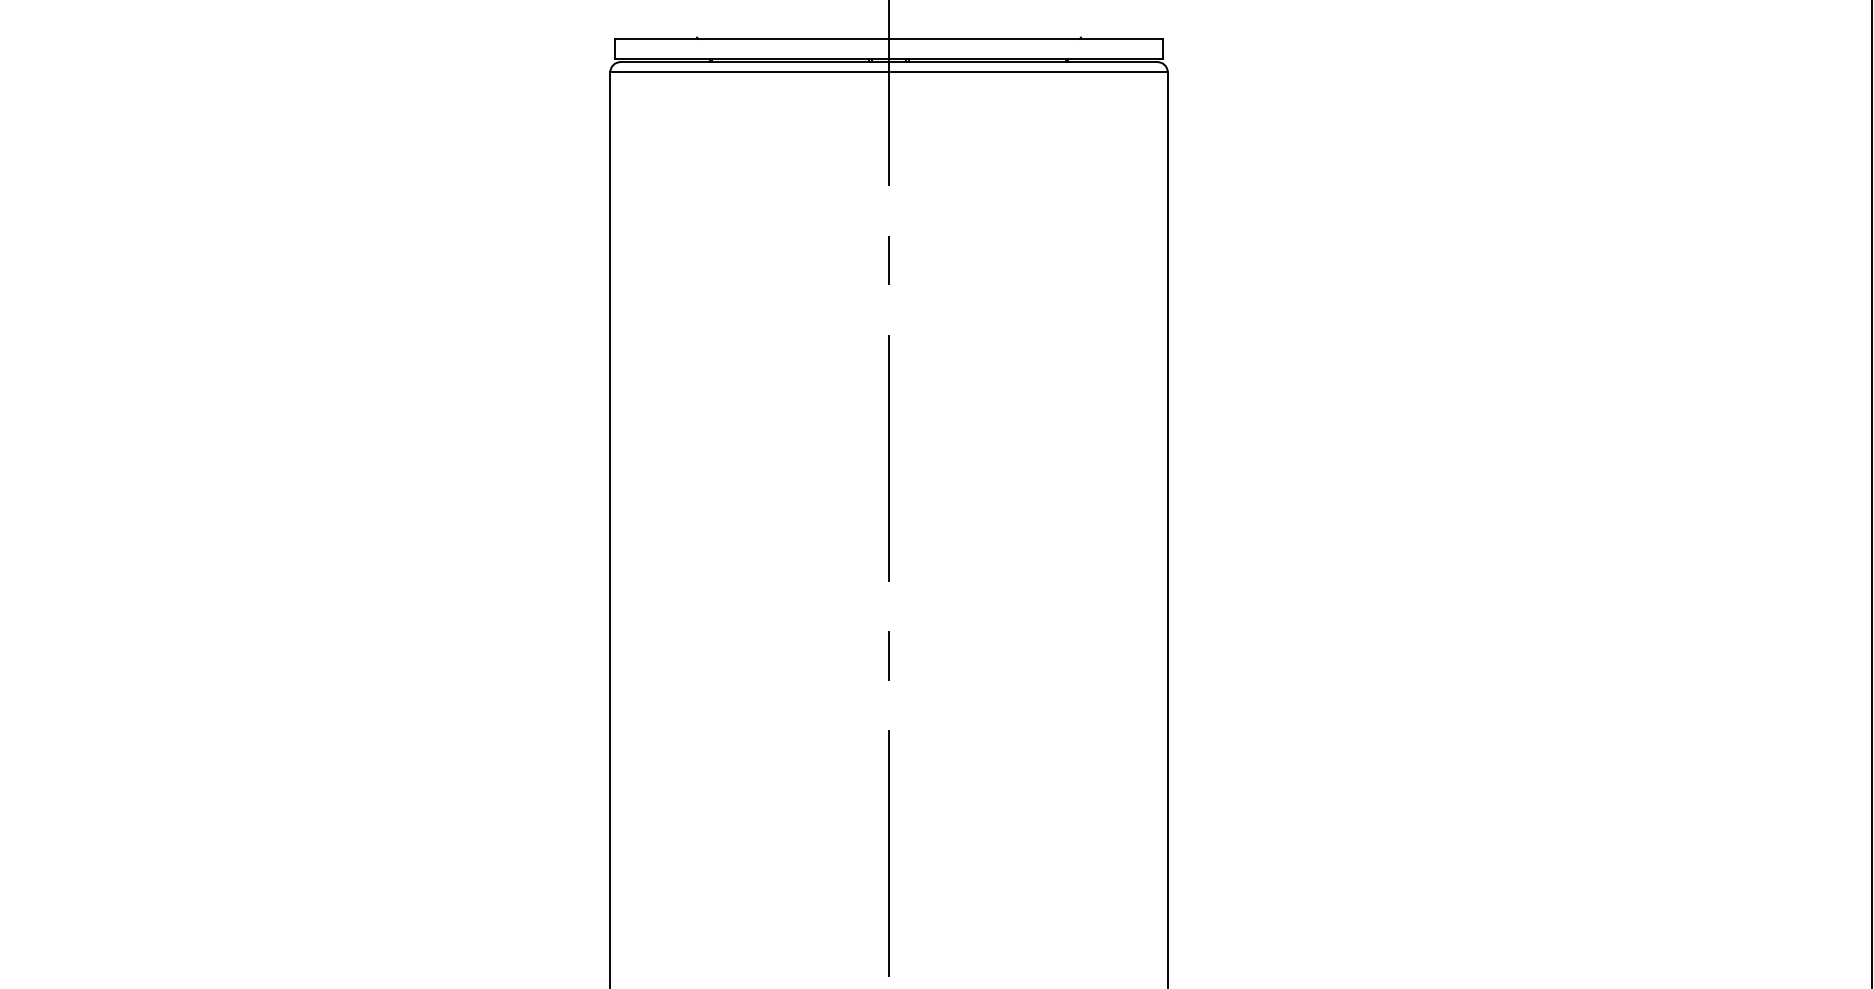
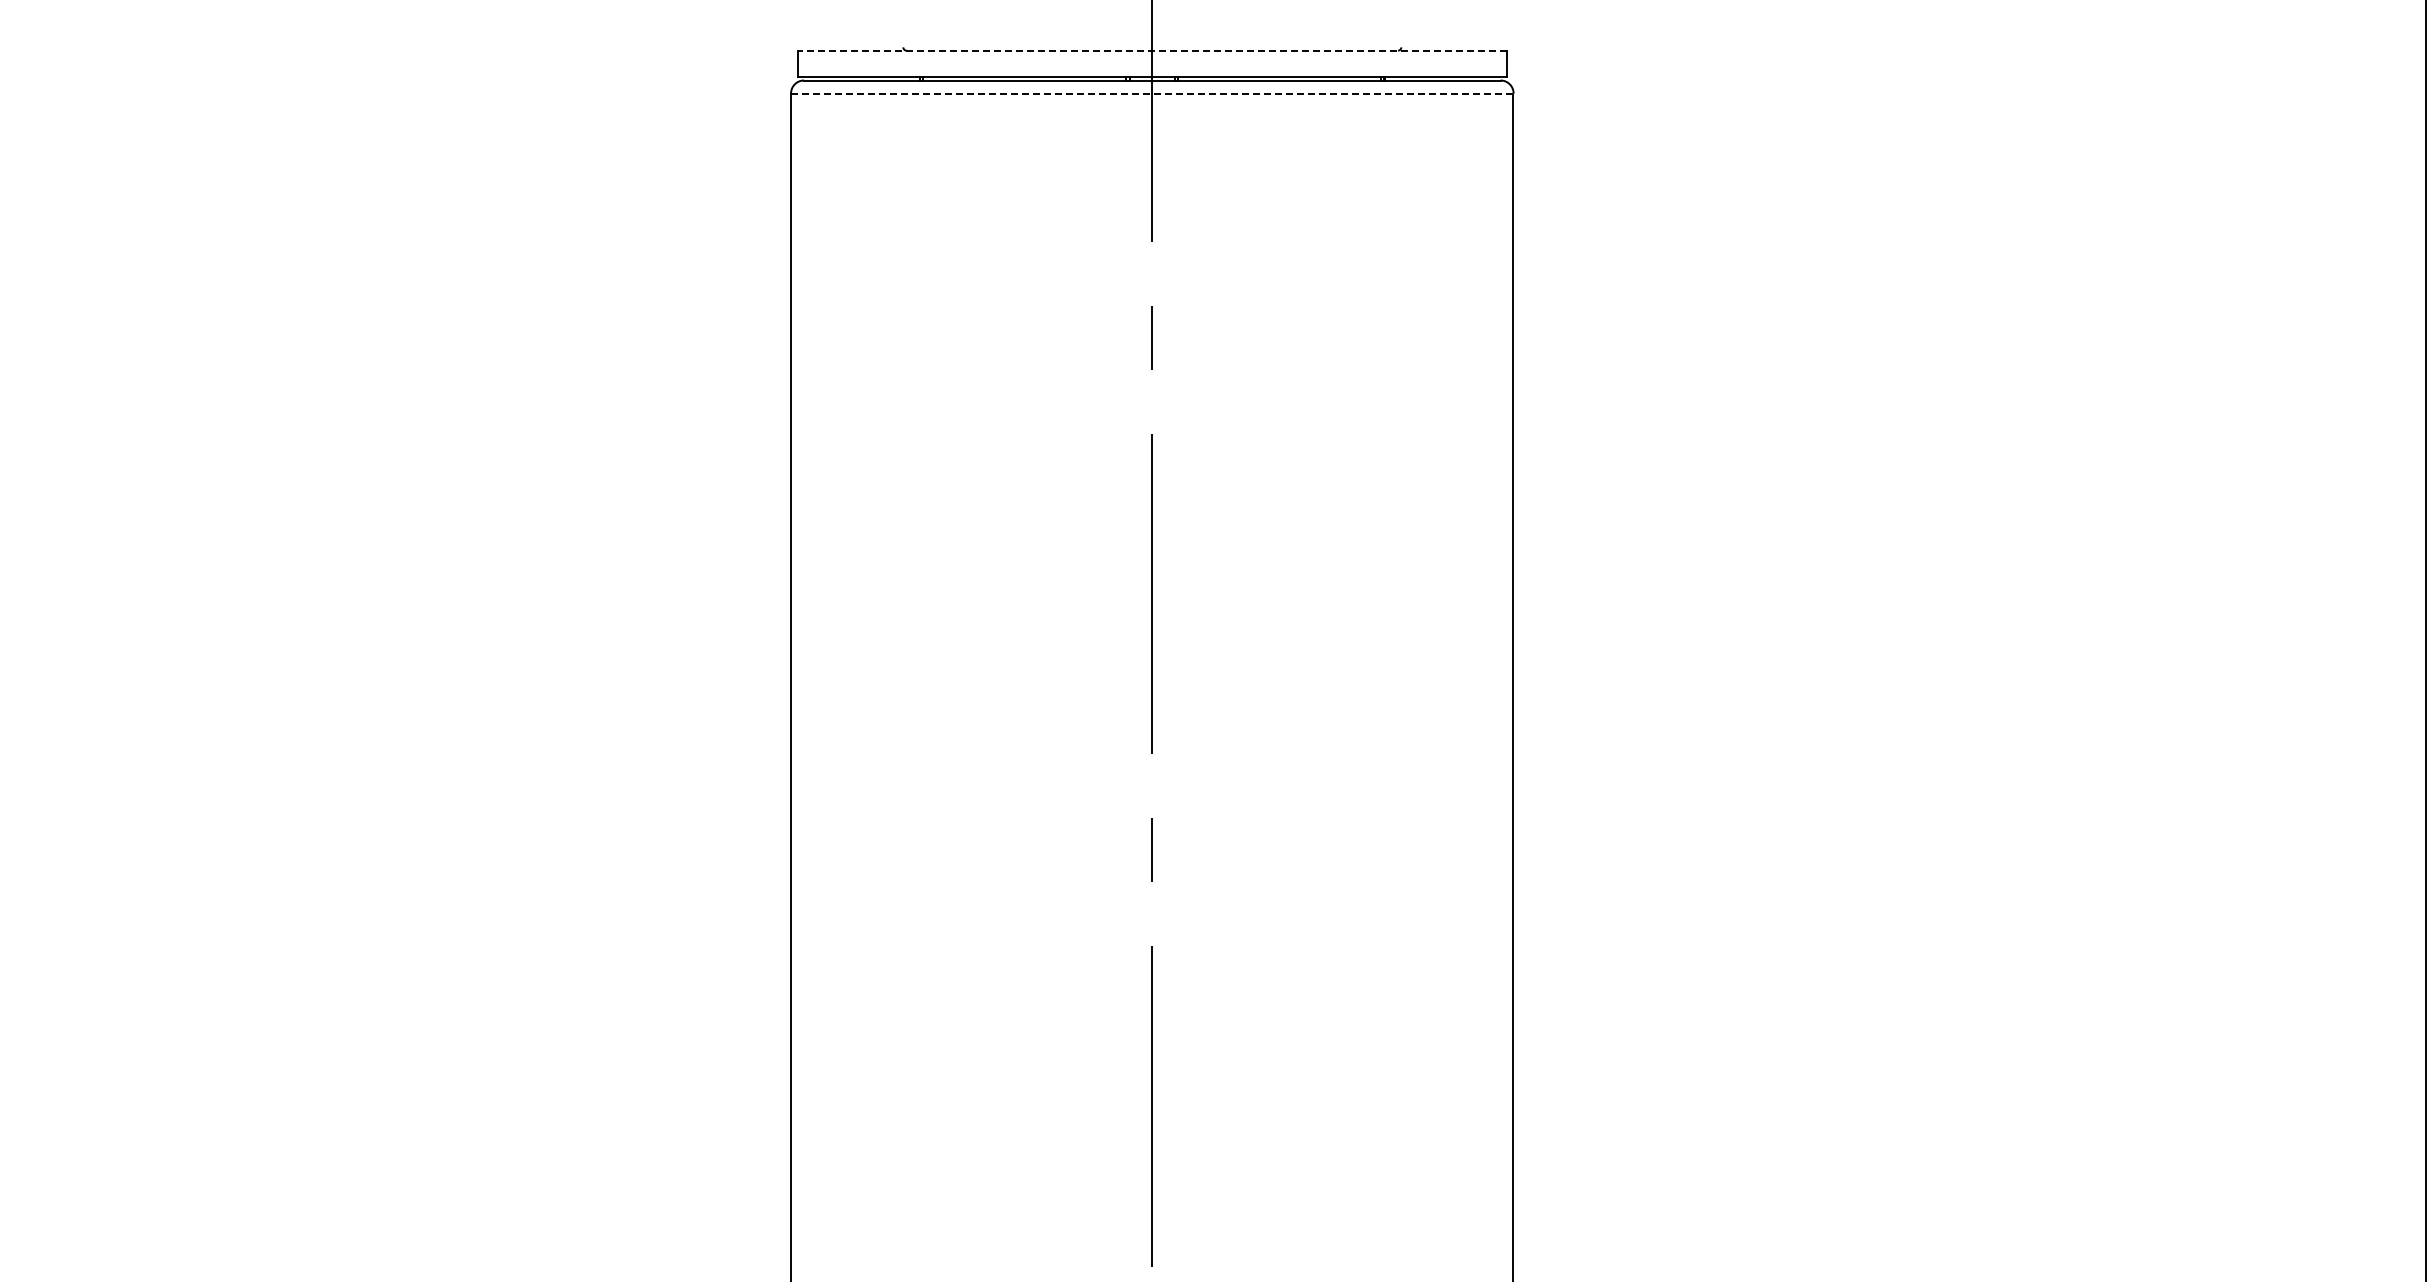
line: (889, 39) -> (1152, 50), solid -> dashed
line: (889, 72) -> (1152, 93), solid -> dashed

